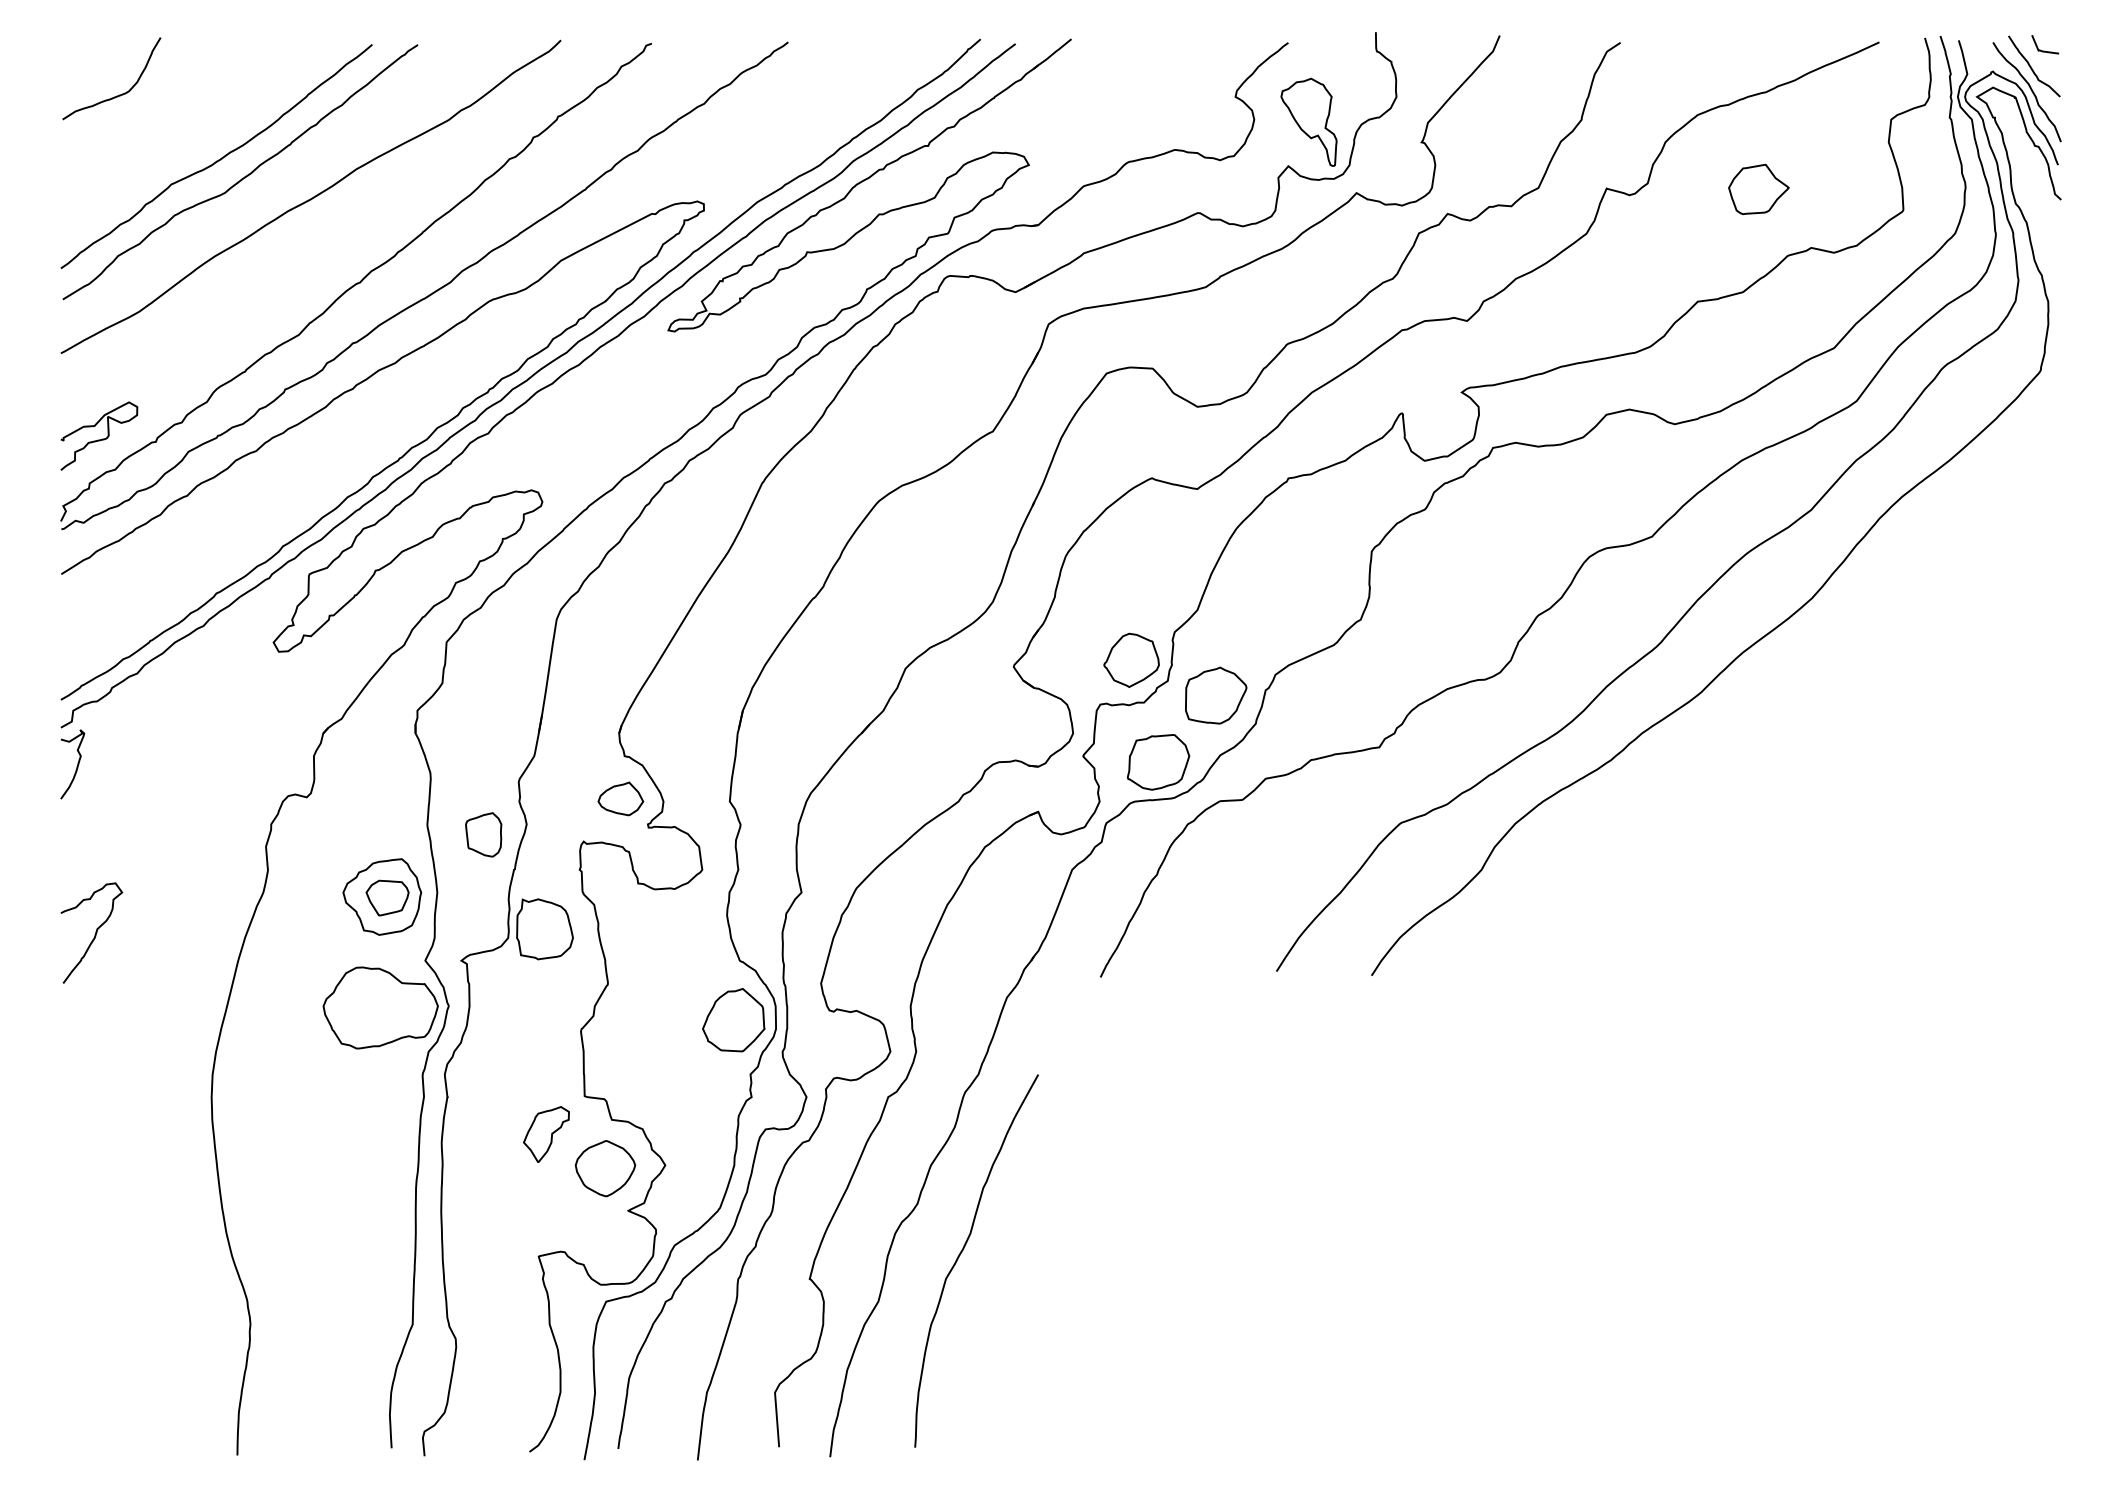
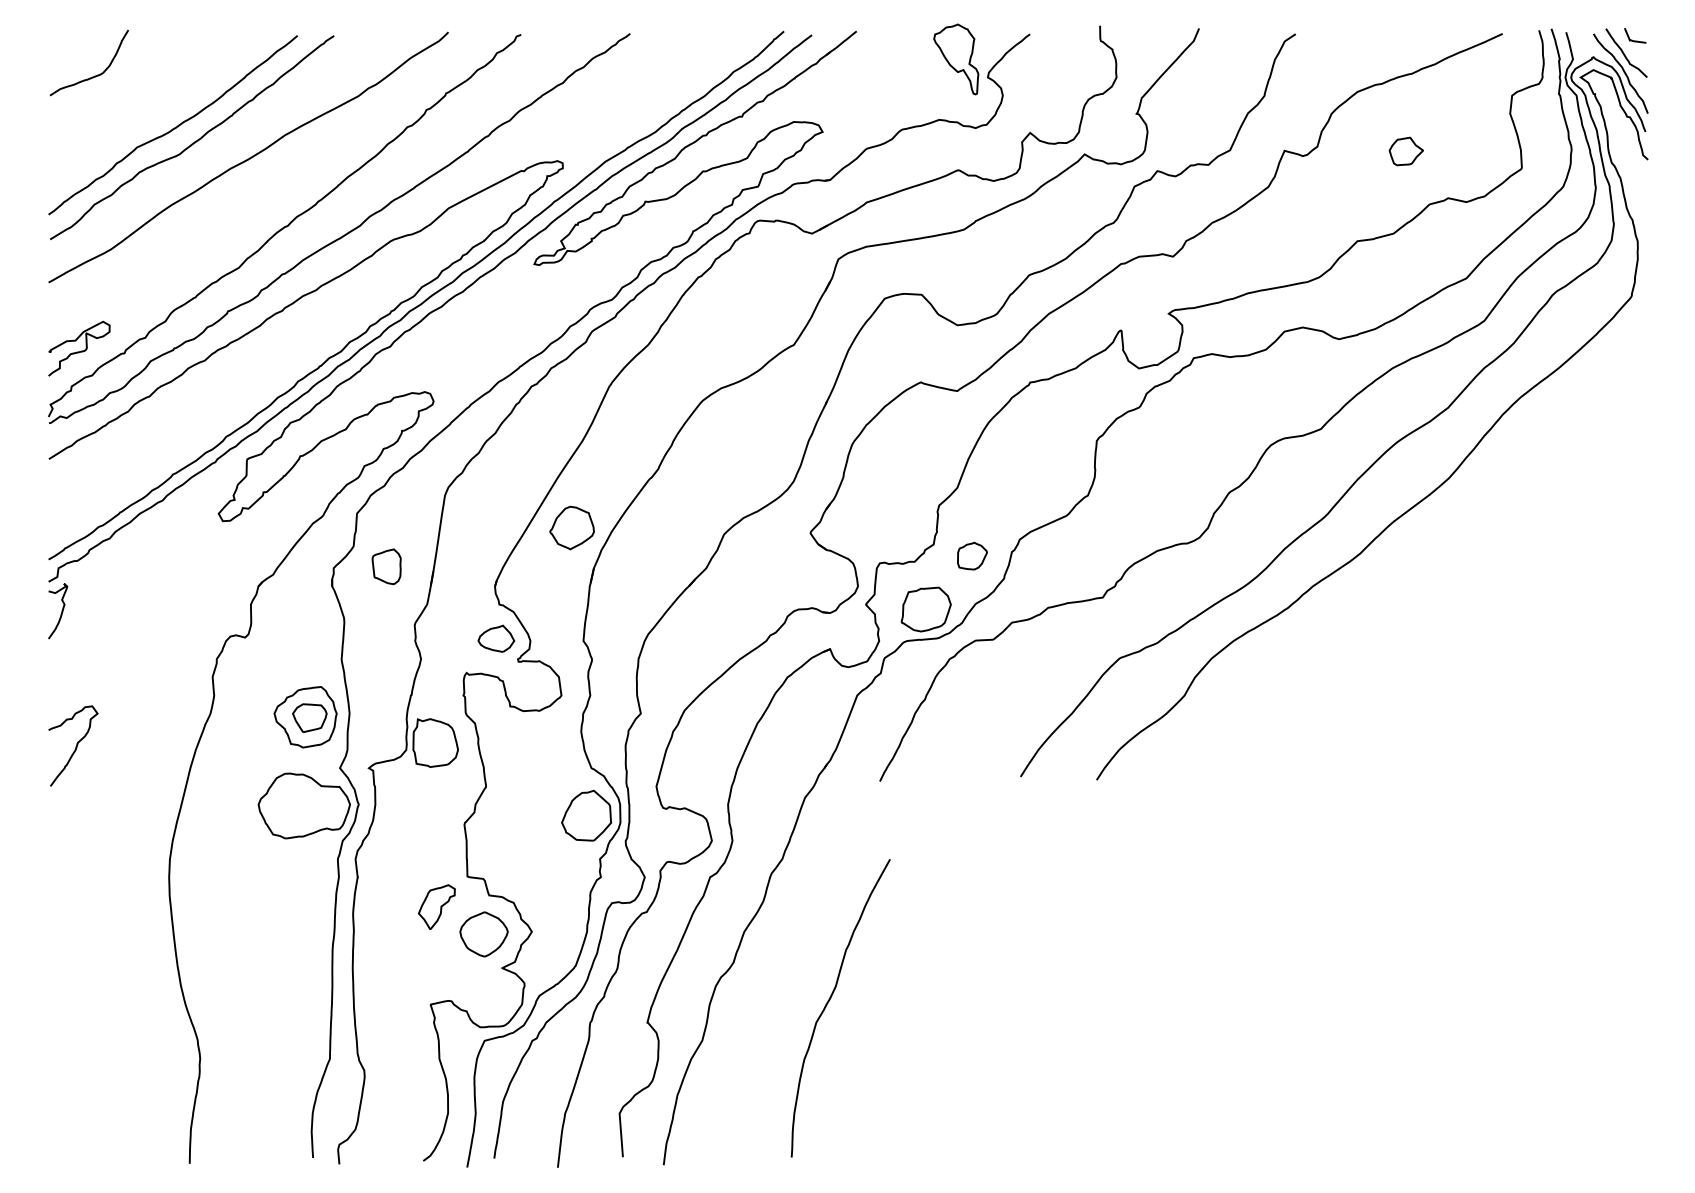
part: (1308, 121) -> (955, 58), moved
part: (1758, 189) -> (1406, 151), size x0.7
part: (1131, 659) -> (572, 527), moved
part: (1216, 695) -> (972, 556), size x0.6
part: (483, 834) -> (386, 566), moved
curve: (962, 1252) -> (829, 1001), moved

